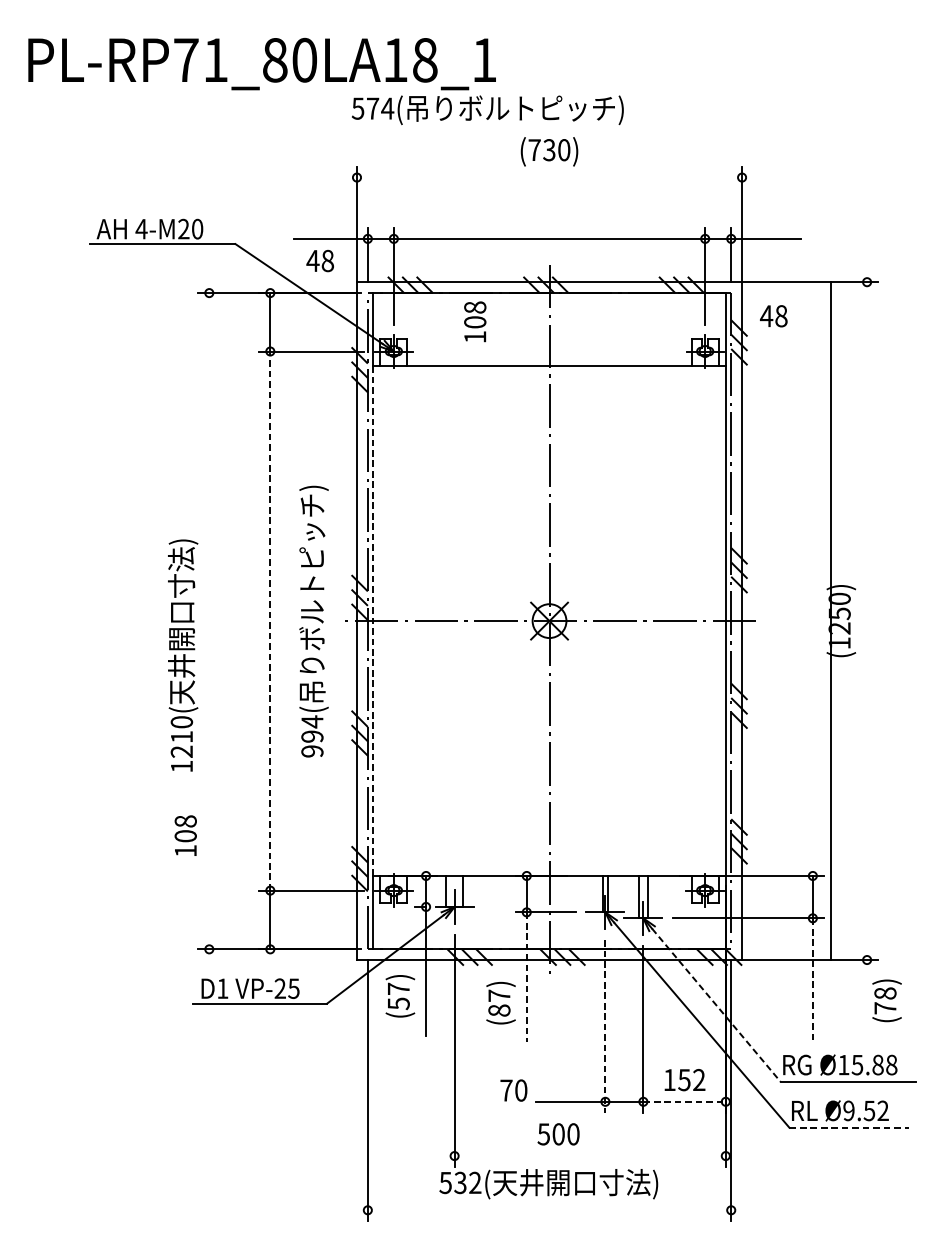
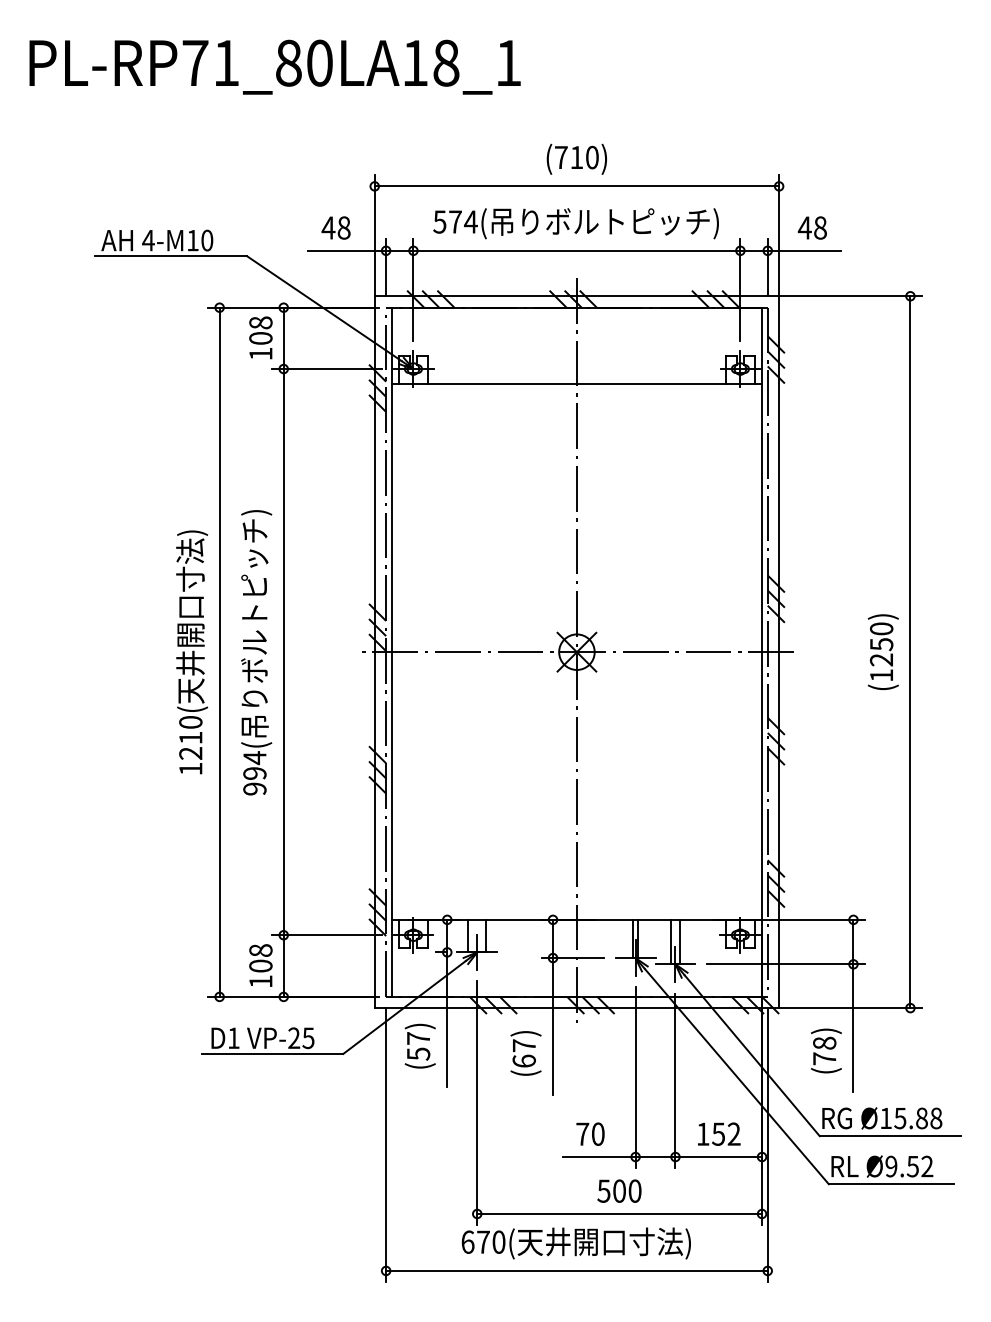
text: (487, 110) -> (575, 223), moved
text: (549, 150) -> (576, 157), (730) -> (710)
line: (549, 177) -> (576, 186), added
text: (183, 229) -> (192, 240), 4-M20 -> 4-M10
text: (319, 260) -> (335, 227), moved
text: (772, 315) -> (811, 227), moved
text: (474, 321) -> (260, 337), moved
line: (209, 620) -> (219, 651), added
line: (270, 620) -> (283, 651), dashed -> solid
text: (313, 621) -> (256, 652), moved
line: (372, 621) -> (391, 652), dashed -> solid
line: (830, 621) -> (910, 652), moved
text: (183, 655) -> (192, 652), moved
text: (185, 835) -> (260, 965), moved
line: (527, 977) -> (553, 1026), dashed -> solid
line: (812, 979) -> (853, 1028), dashed -> solid
text: (887, 1000) -> (826, 1050), moved
line: (716, 1006) -> (752, 1056), dashed -> solid
text: (498, 1009) -> (523, 1060), (87) -> (67)
line: (605, 1026) -> (635, 1077), dashed -> solid
text: (513, 1089) -> (590, 1133), moved
line: (685, 1102) -> (719, 1157), dashed -> solid
line: (849, 1127) -> (891, 1184), dashed -> solid
text: (558, 1133) -> (619, 1190), moved
line: (590, 1155) -> (619, 1213), added
text: (460, 1182) -> (483, 1241), 532( -> 670(
line: (549, 1209) -> (576, 1270), added

